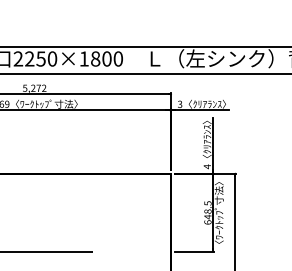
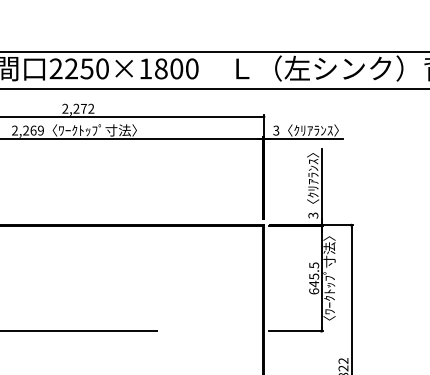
text: (25, 88) -> (65, 108), 5,272 -> 2,272
text: (207, 166) -> (313, 215), 4 -> 3
text: (207, 211) -> (313, 276), 648.5 -> 645.5

